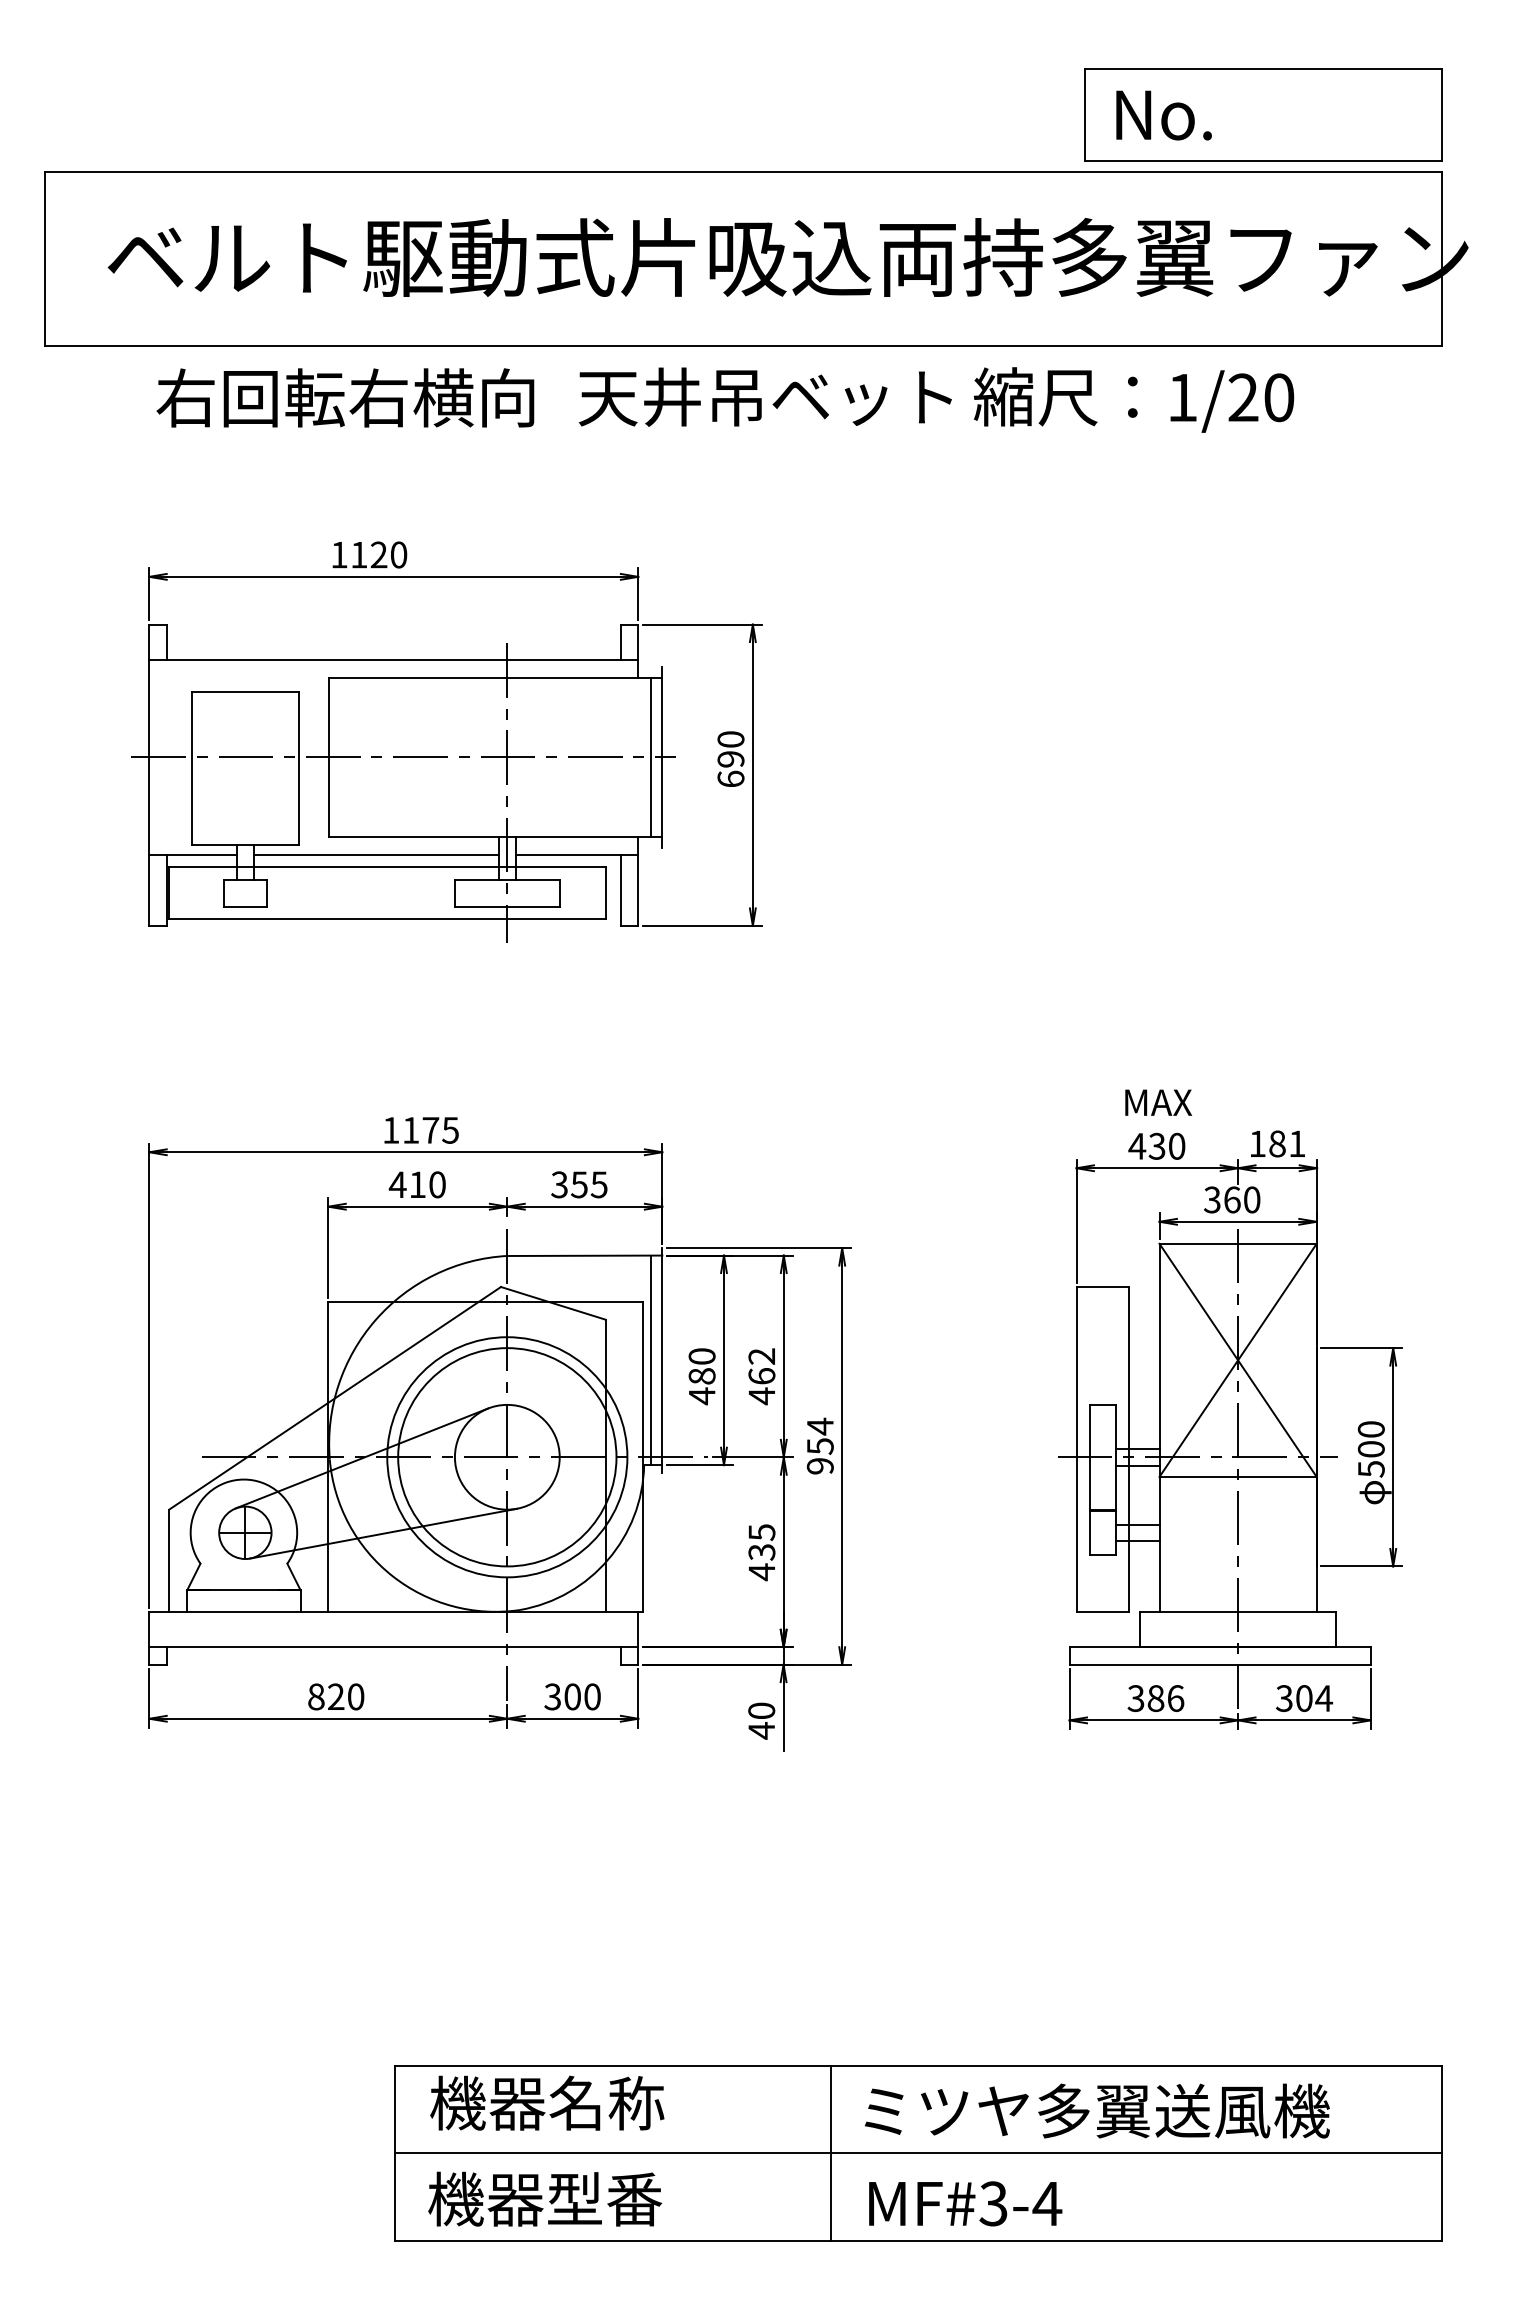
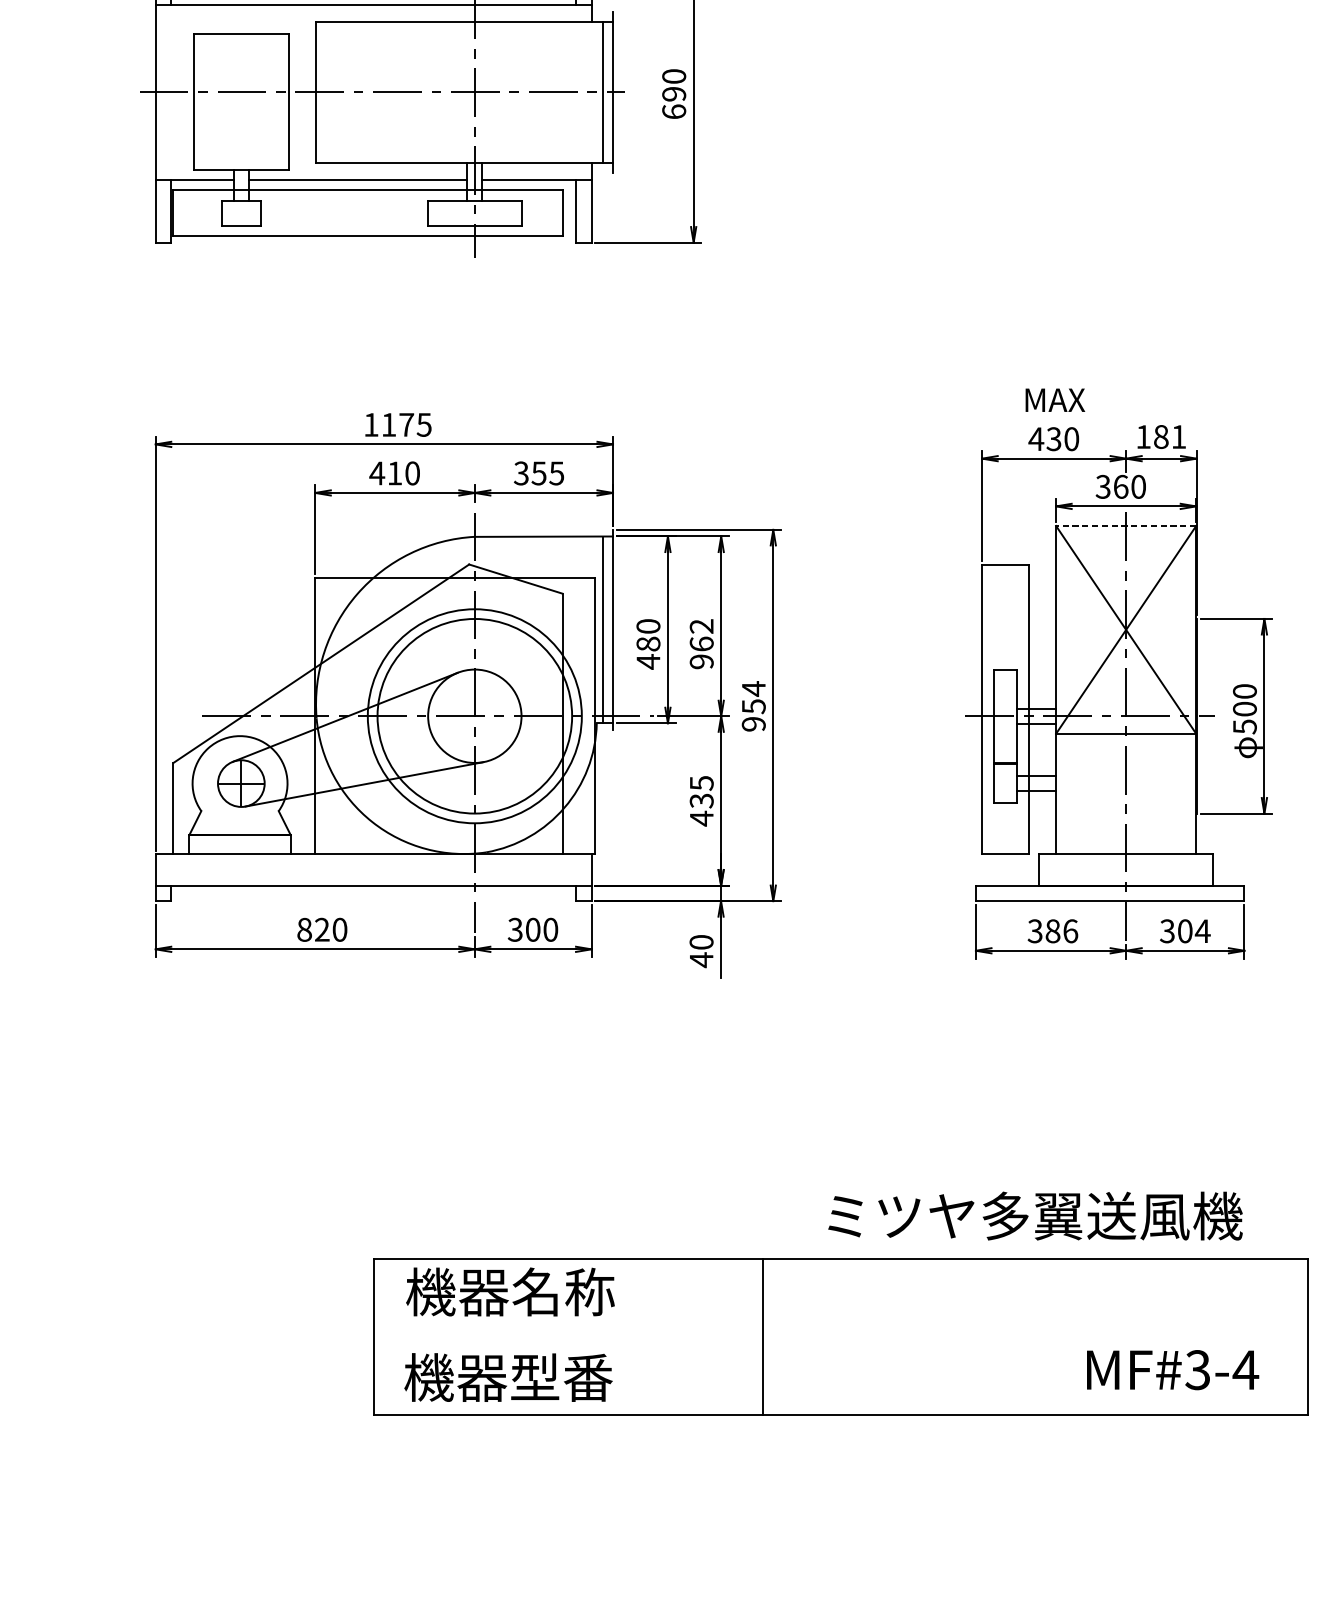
line: (1238, 1243) -> (1126, 525), solid -> dashed
text: (761, 1396) -> (701, 662), 462 -> 962
text: (1097, 2110) -> (1035, 1215), moved
line: (918, 2153) -> (841, 1336), removed
text: (965, 2203) -> (1172, 1369), moved

